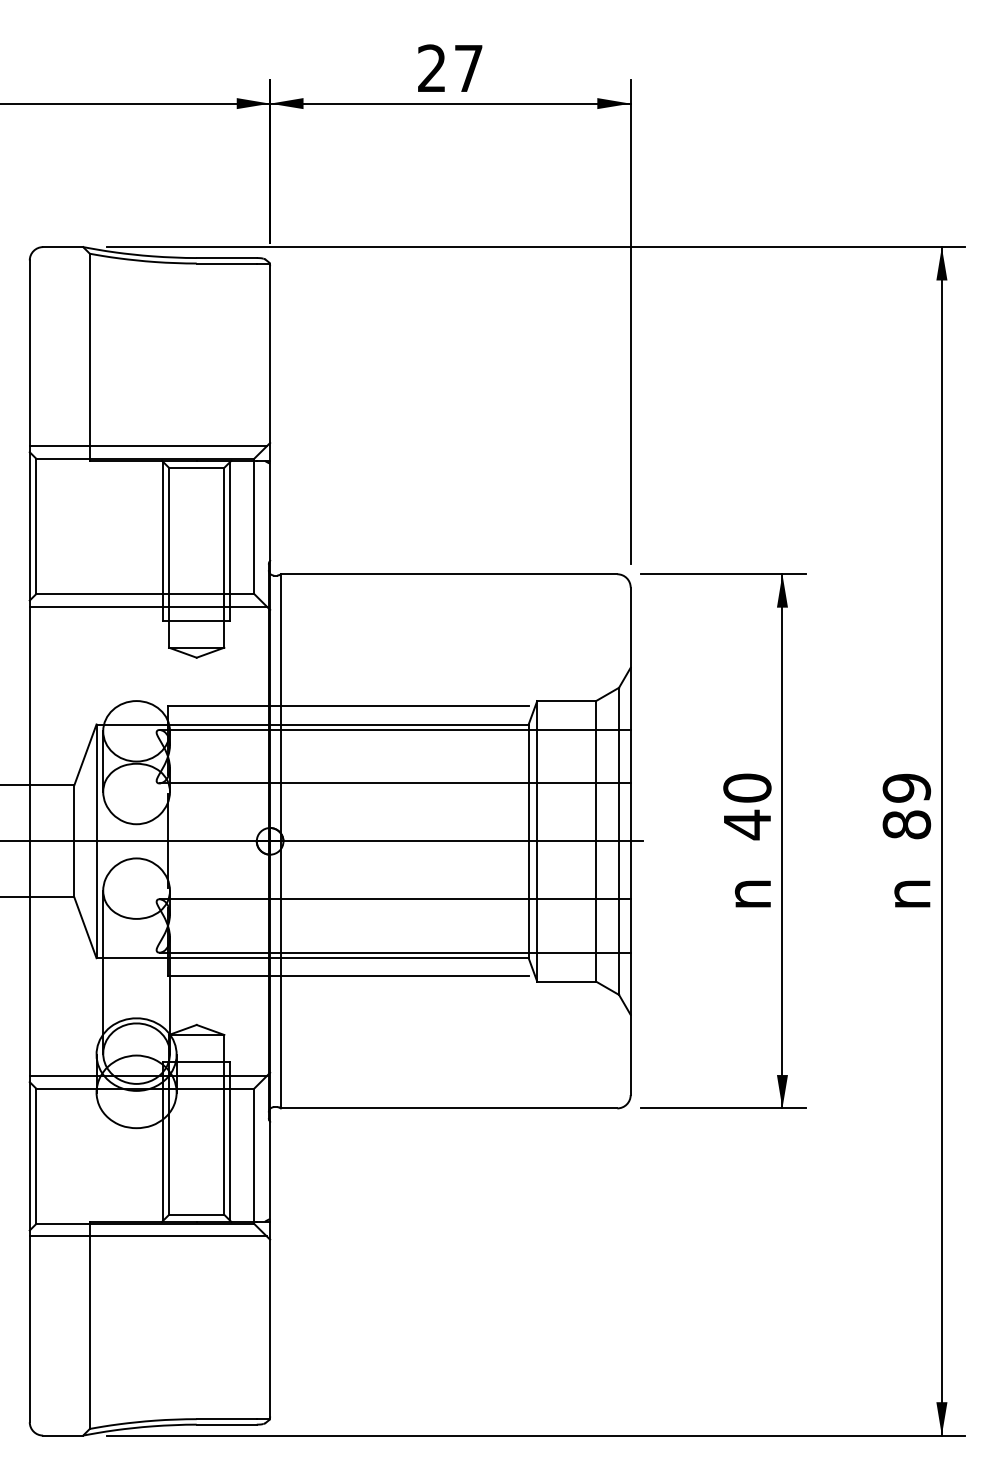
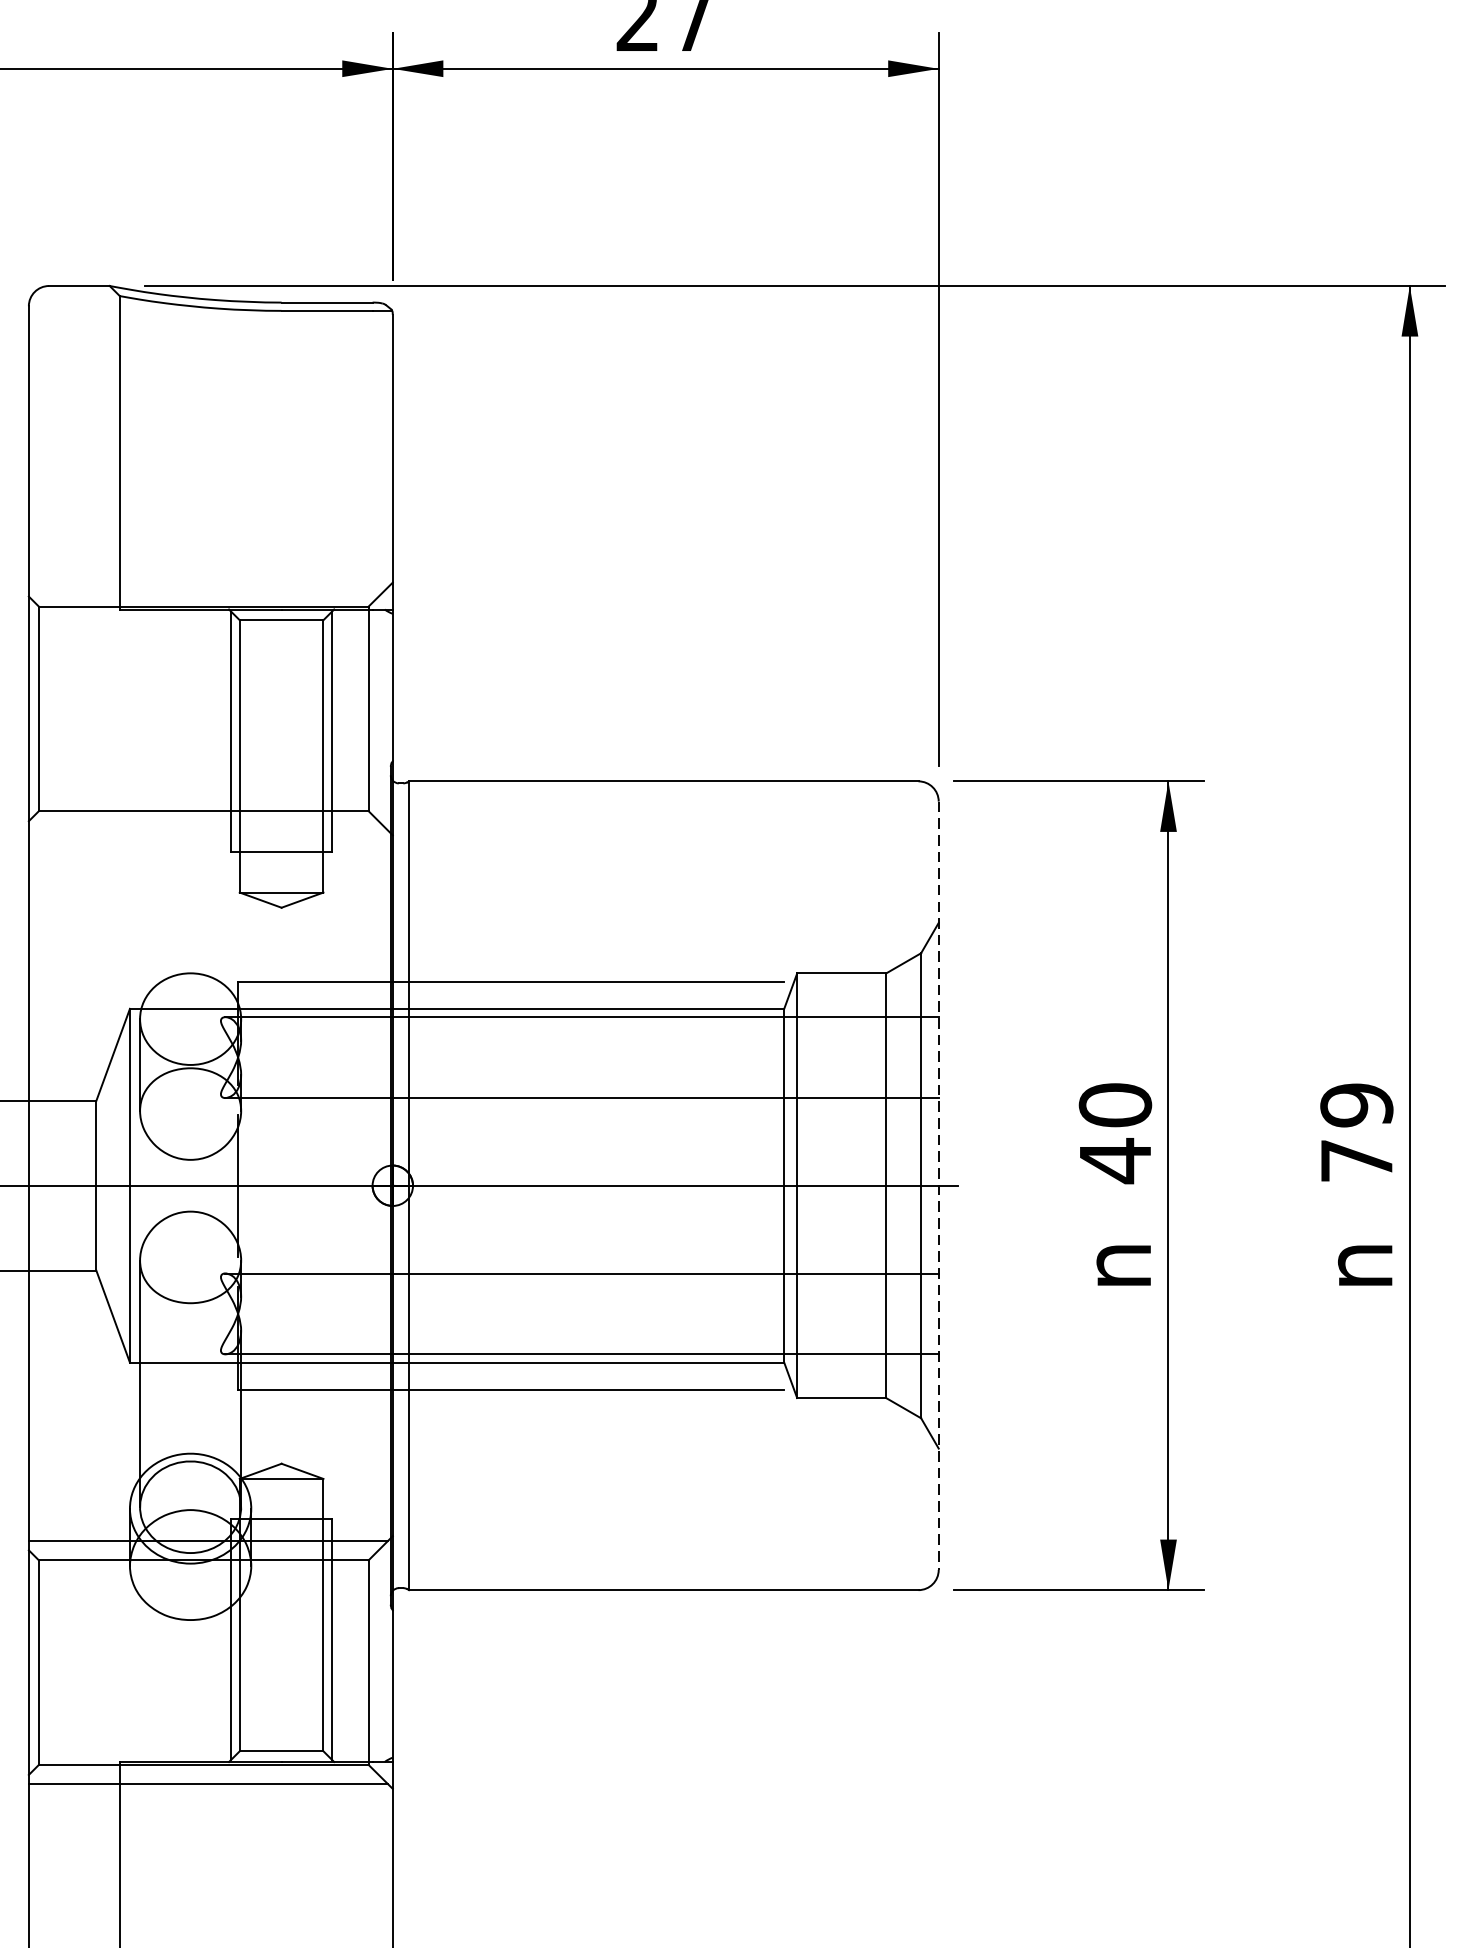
line: (147, 446) -> (207, 587), removed
line: (147, 606) -> (207, 830), removed
text: (906, 824) -> (1356, 1160), 89 -> 79
line: (630, 841) -> (938, 1185), solid -> dashed

